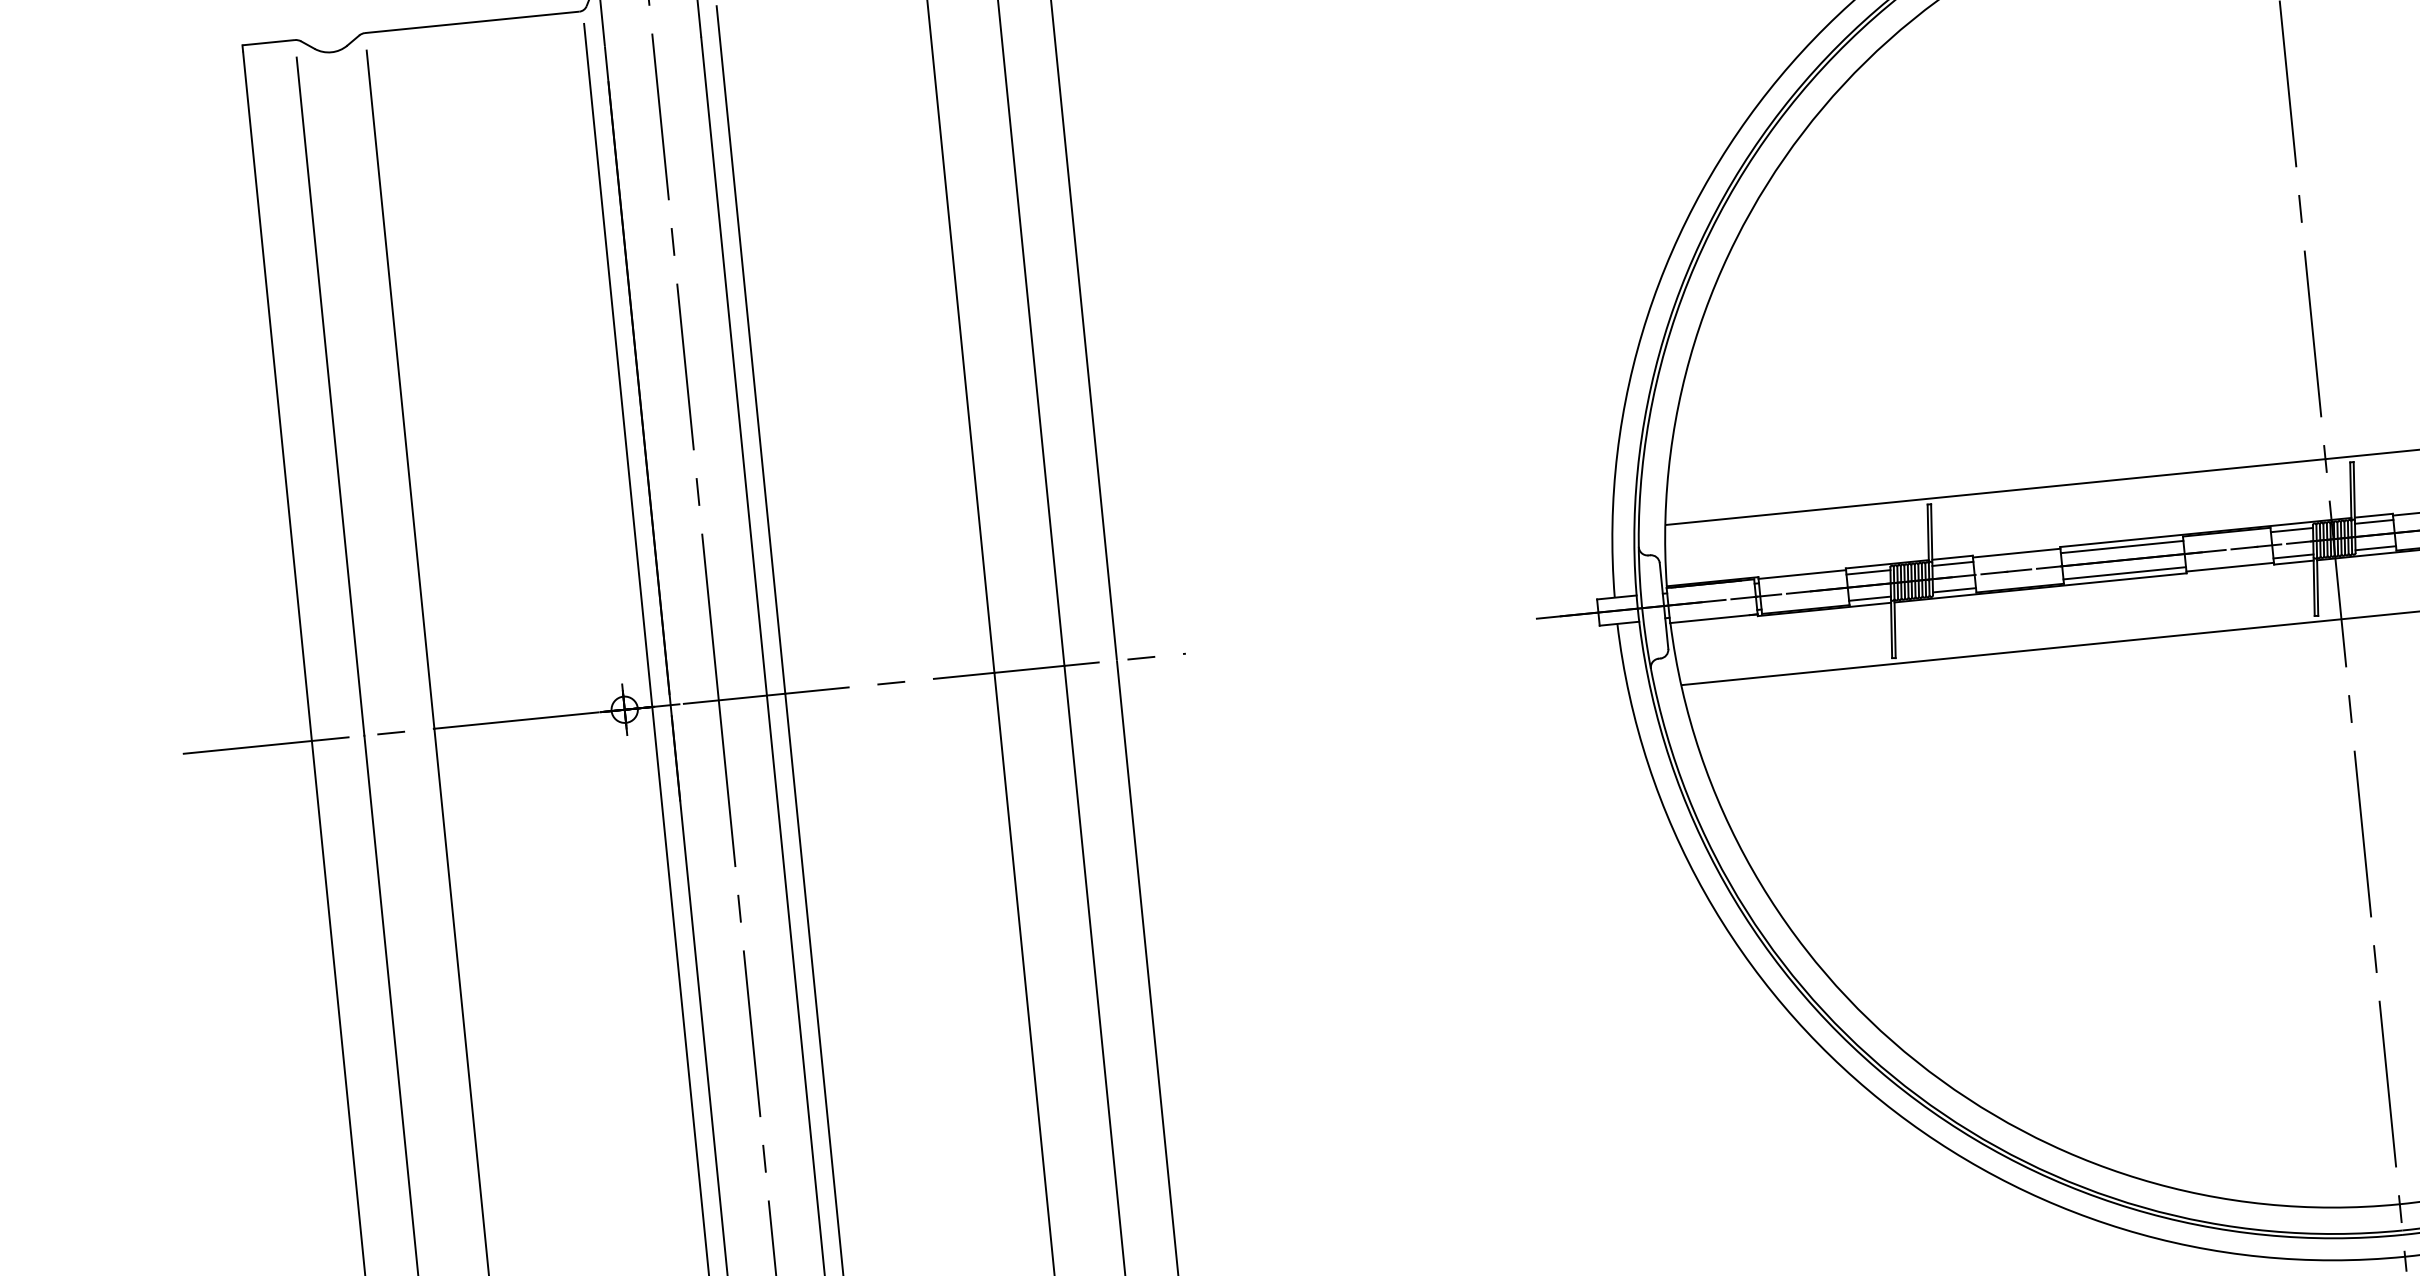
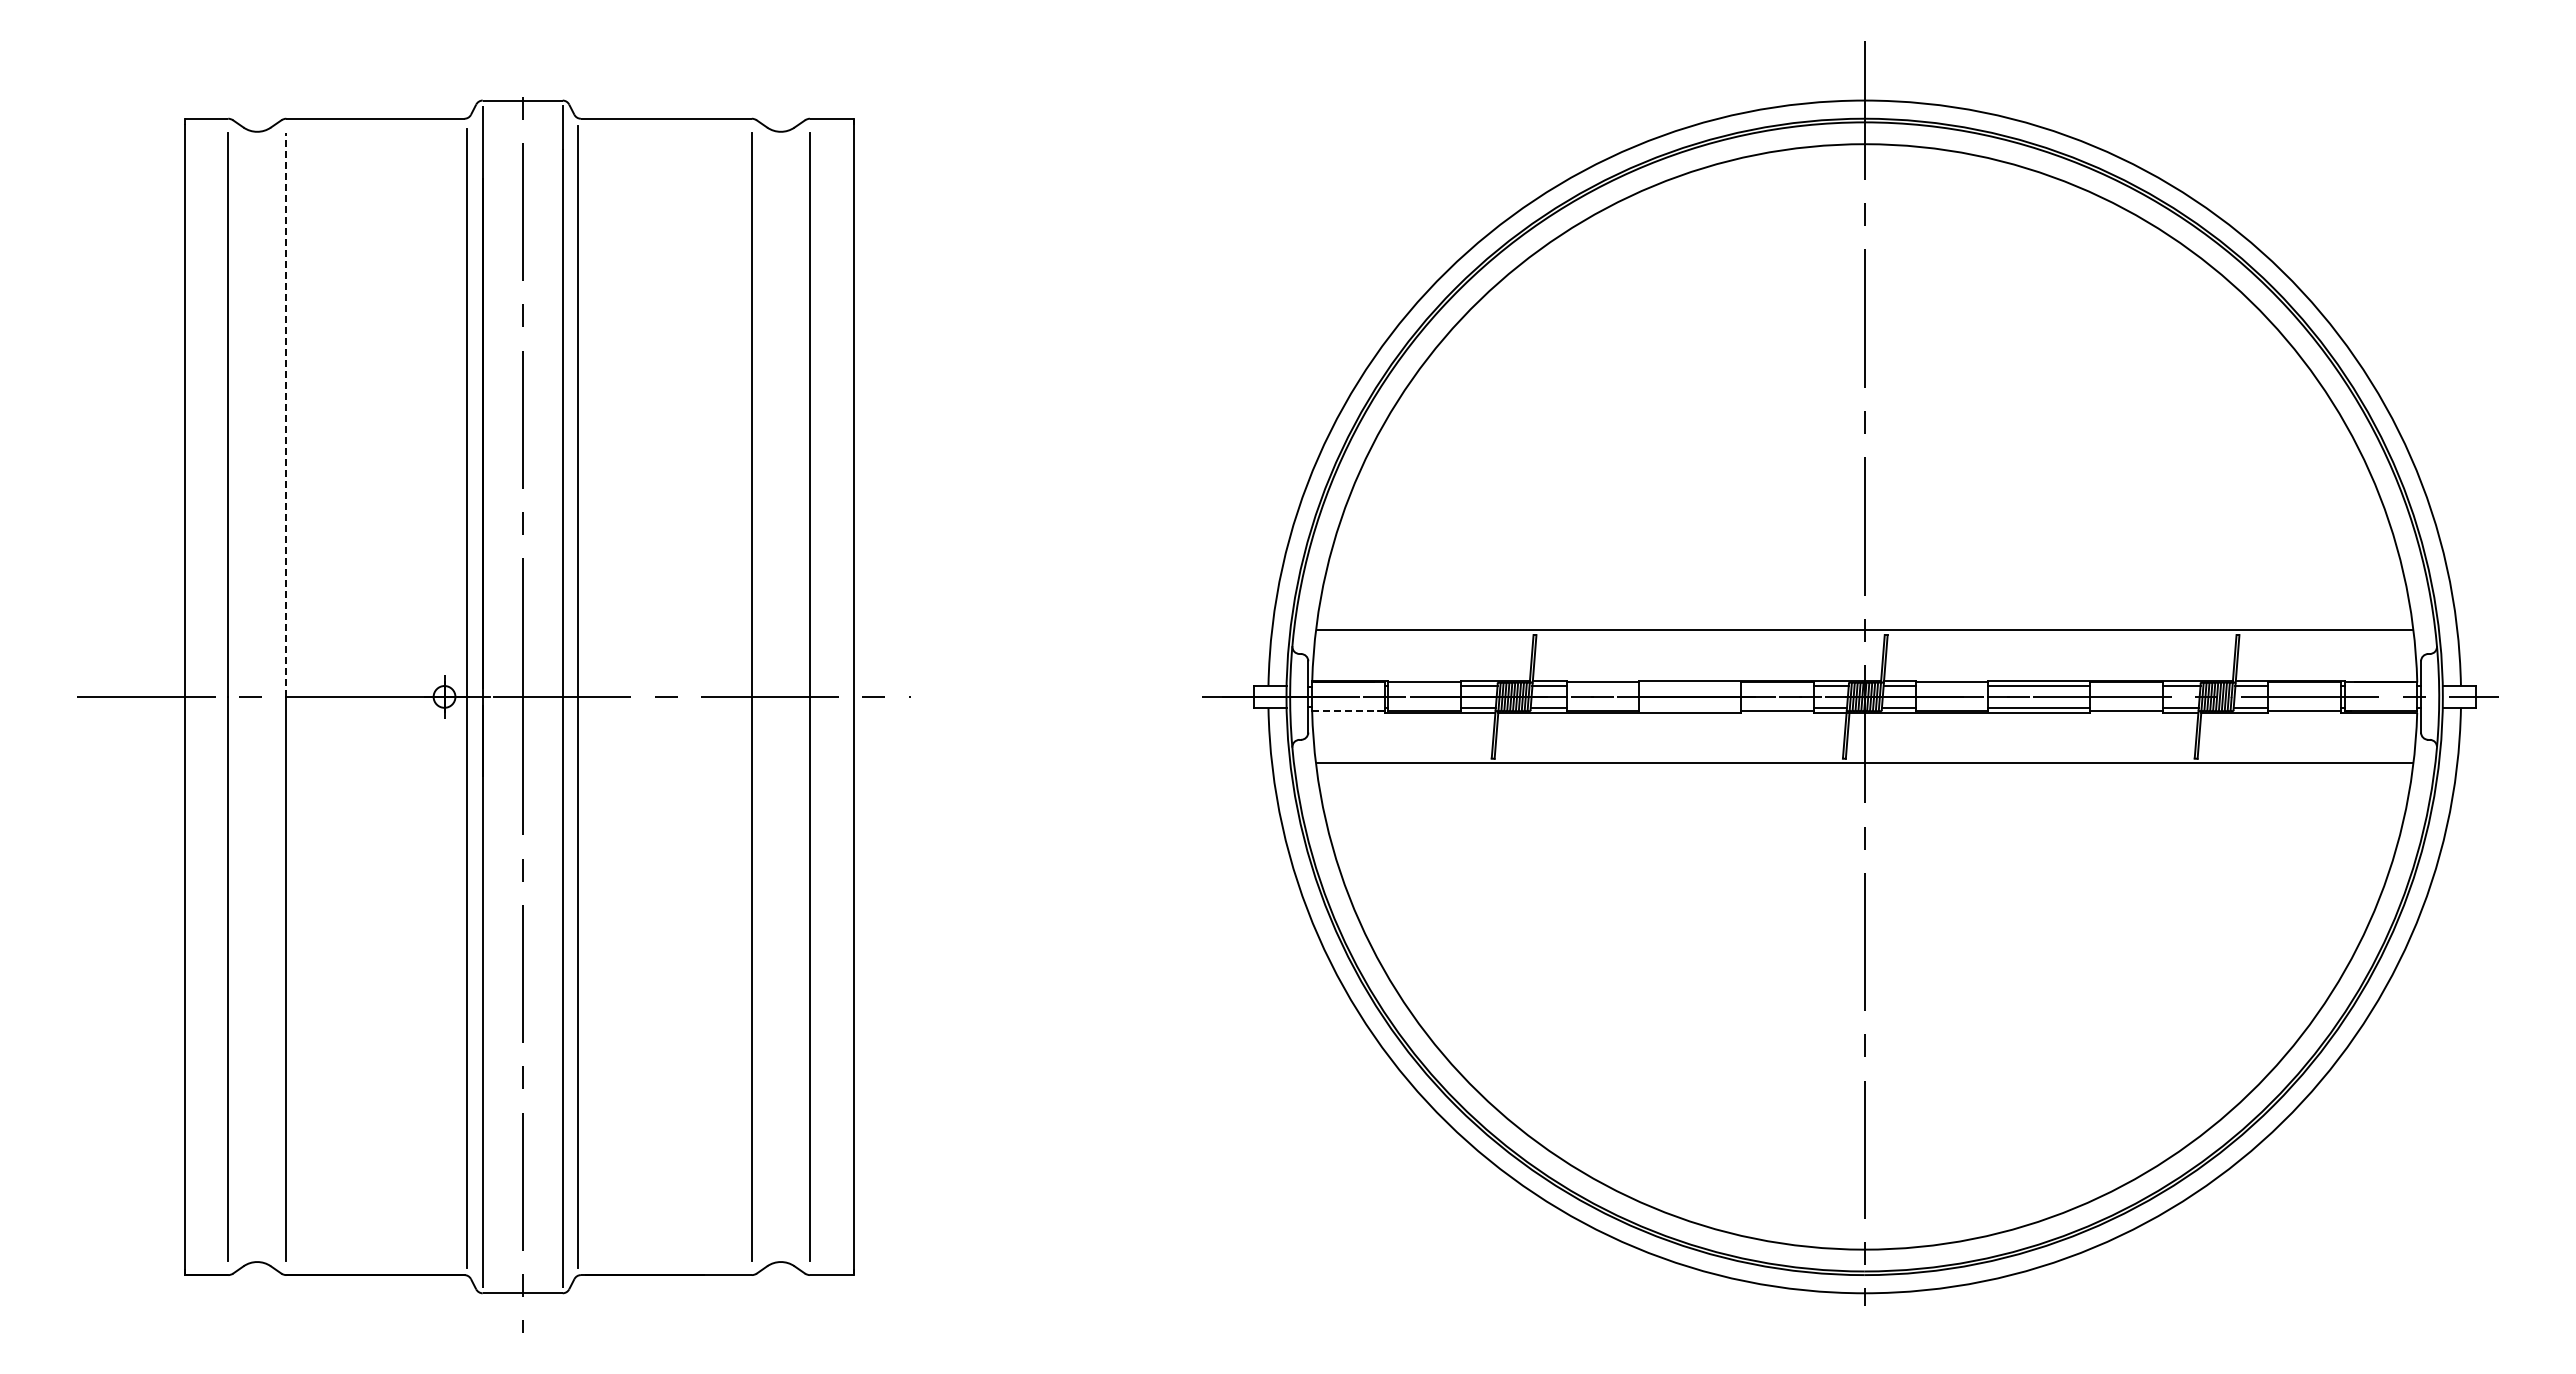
line: (400, 390) -> (286, 415), solid -> dashed
line: (2122, 547) -> (1690, 686), removed
line: (2125, 572) -> (1690, 707), removed
line: (1712, 618) -> (1347, 711), solid -> dashed

